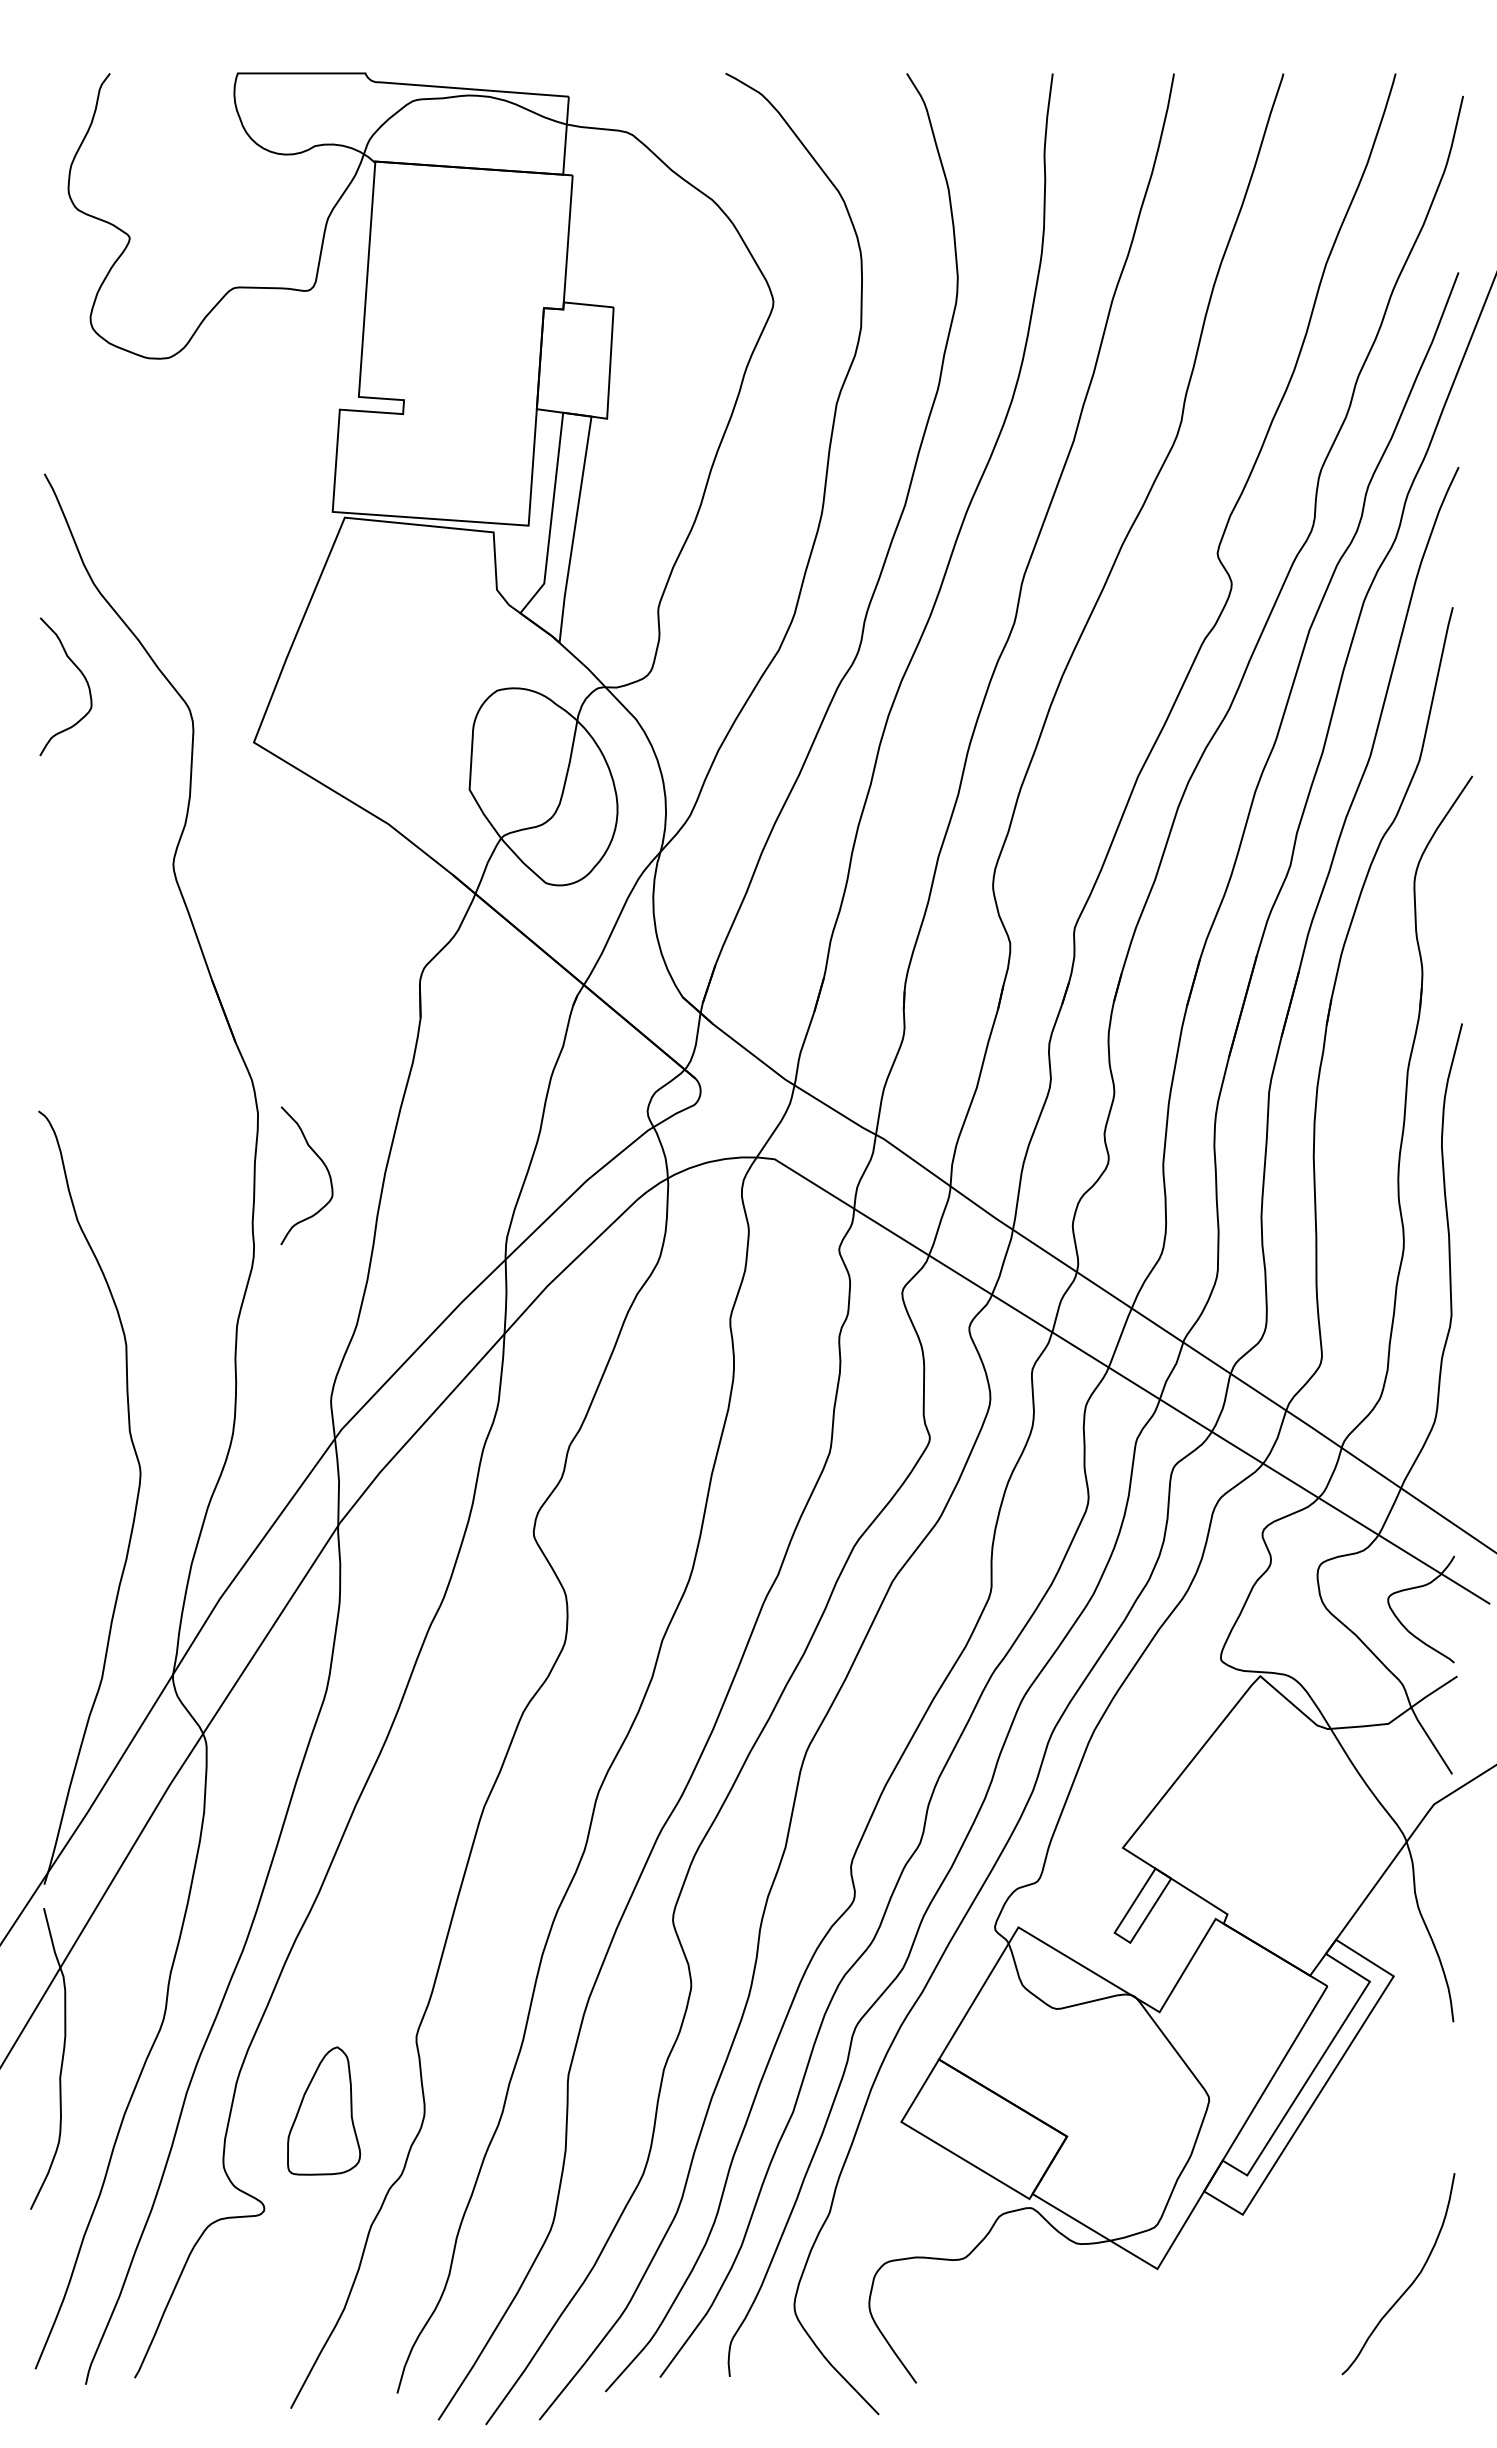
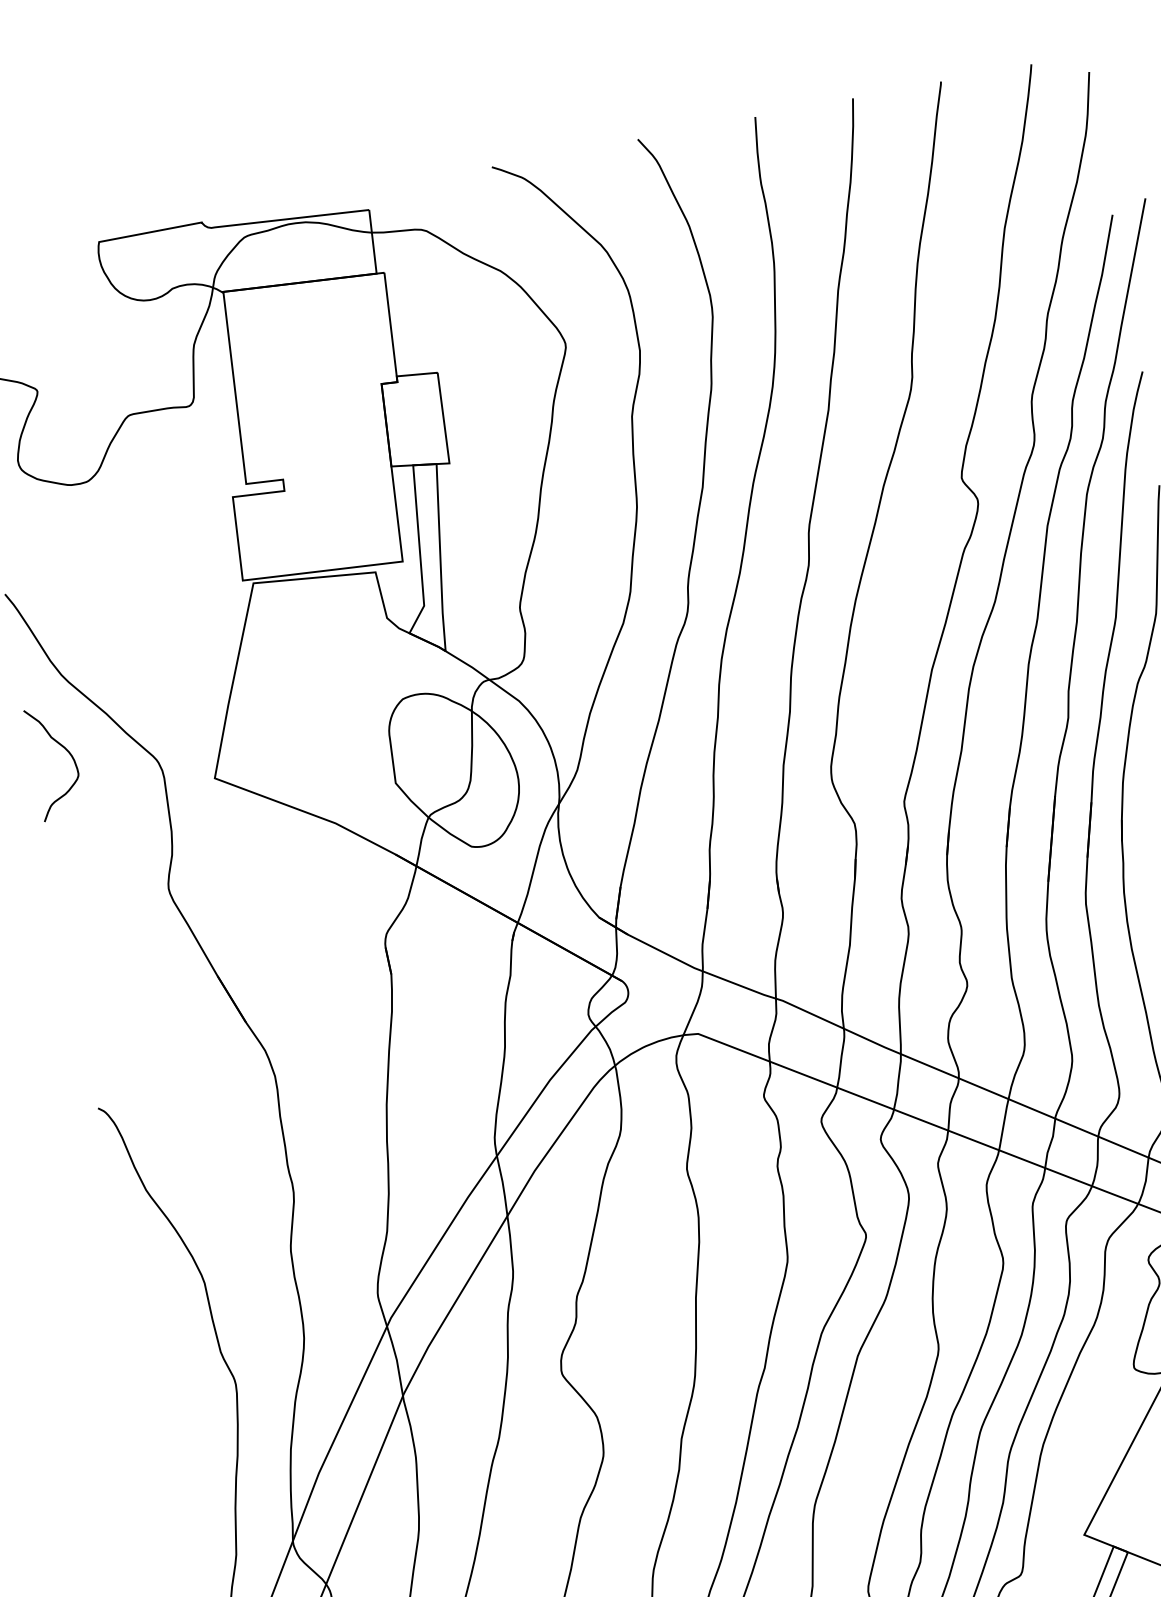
curve: (322, 1163) -> (334, 1106), removed

